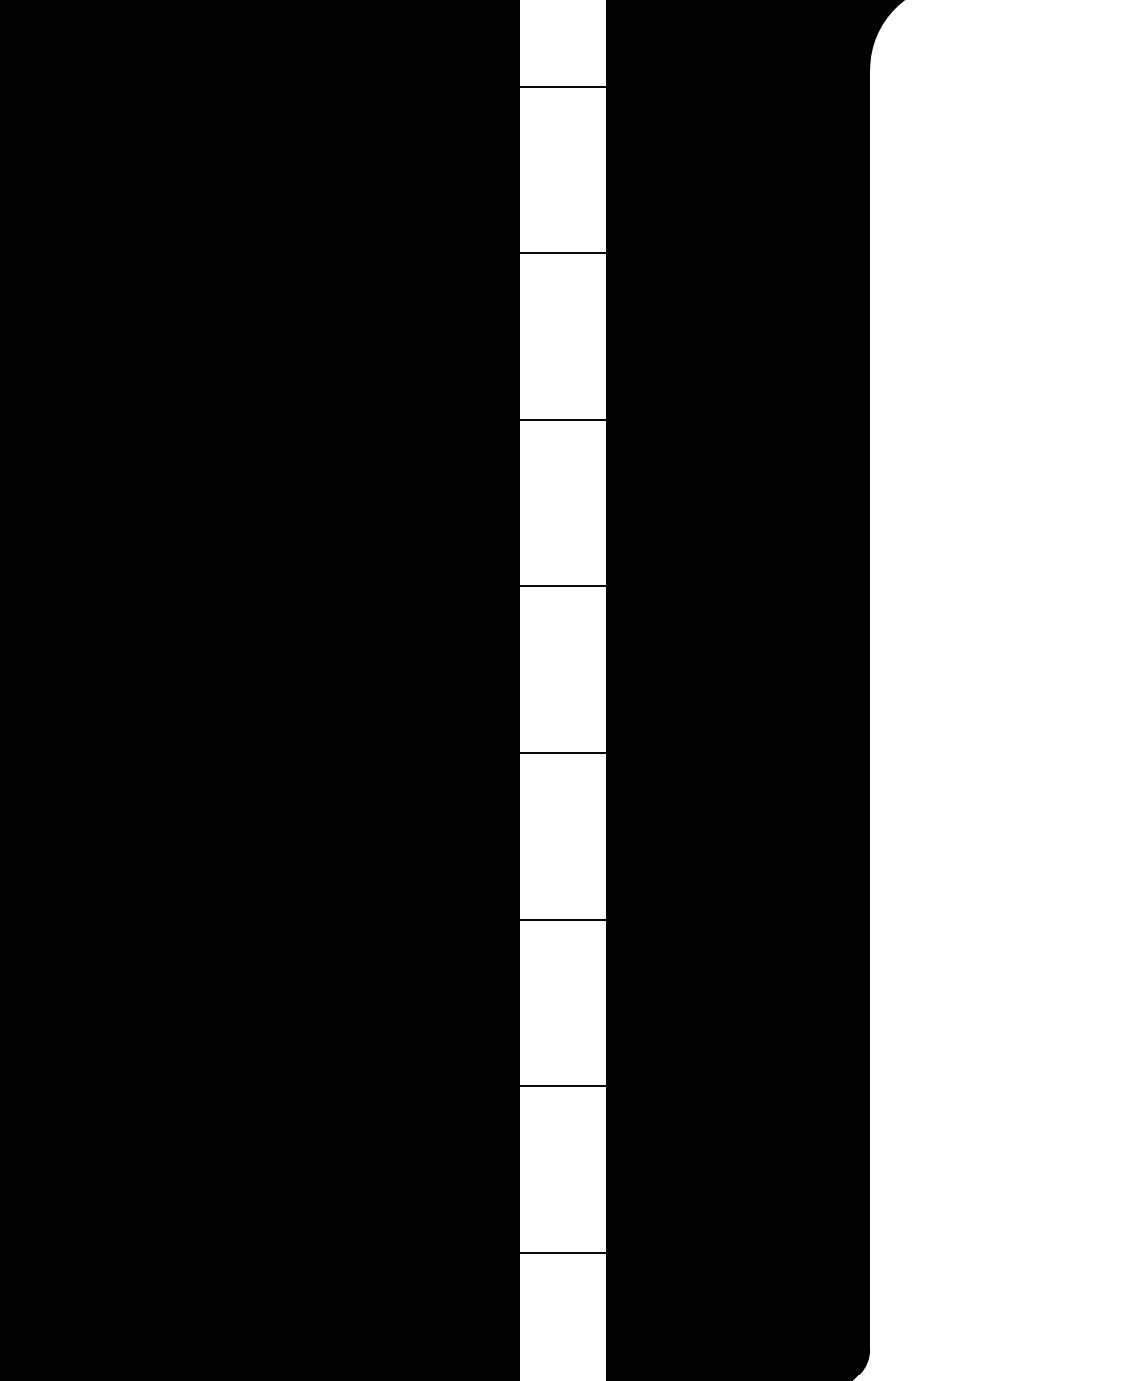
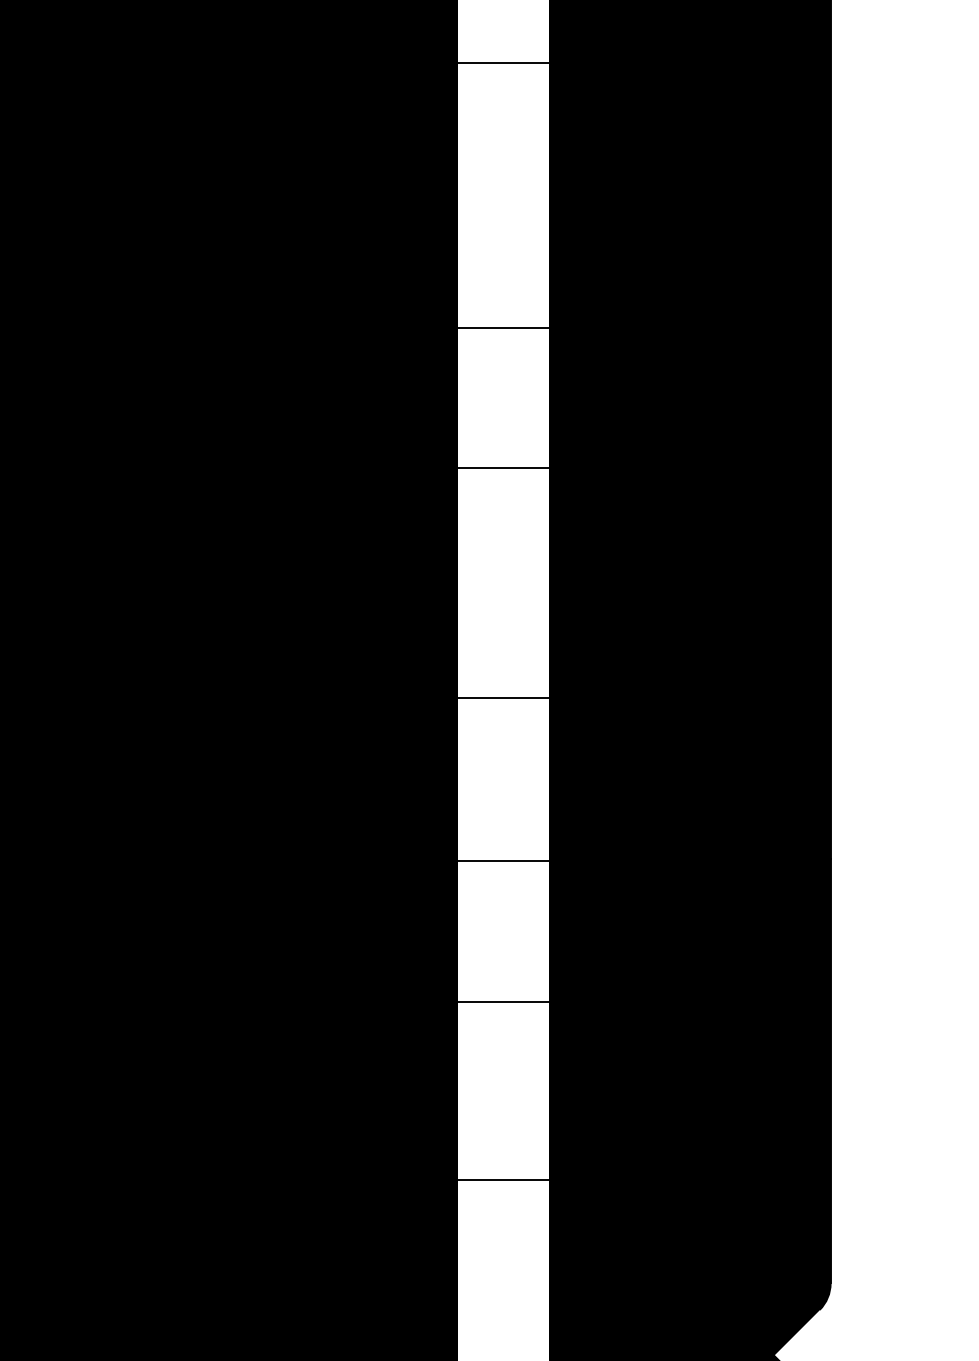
line: (562, 253) -> (502, 63), moved
line: (562, 419) -> (502, 327), moved
line: (562, 753) -> (502, 698), moved
line: (562, 919) -> (502, 861), moved

